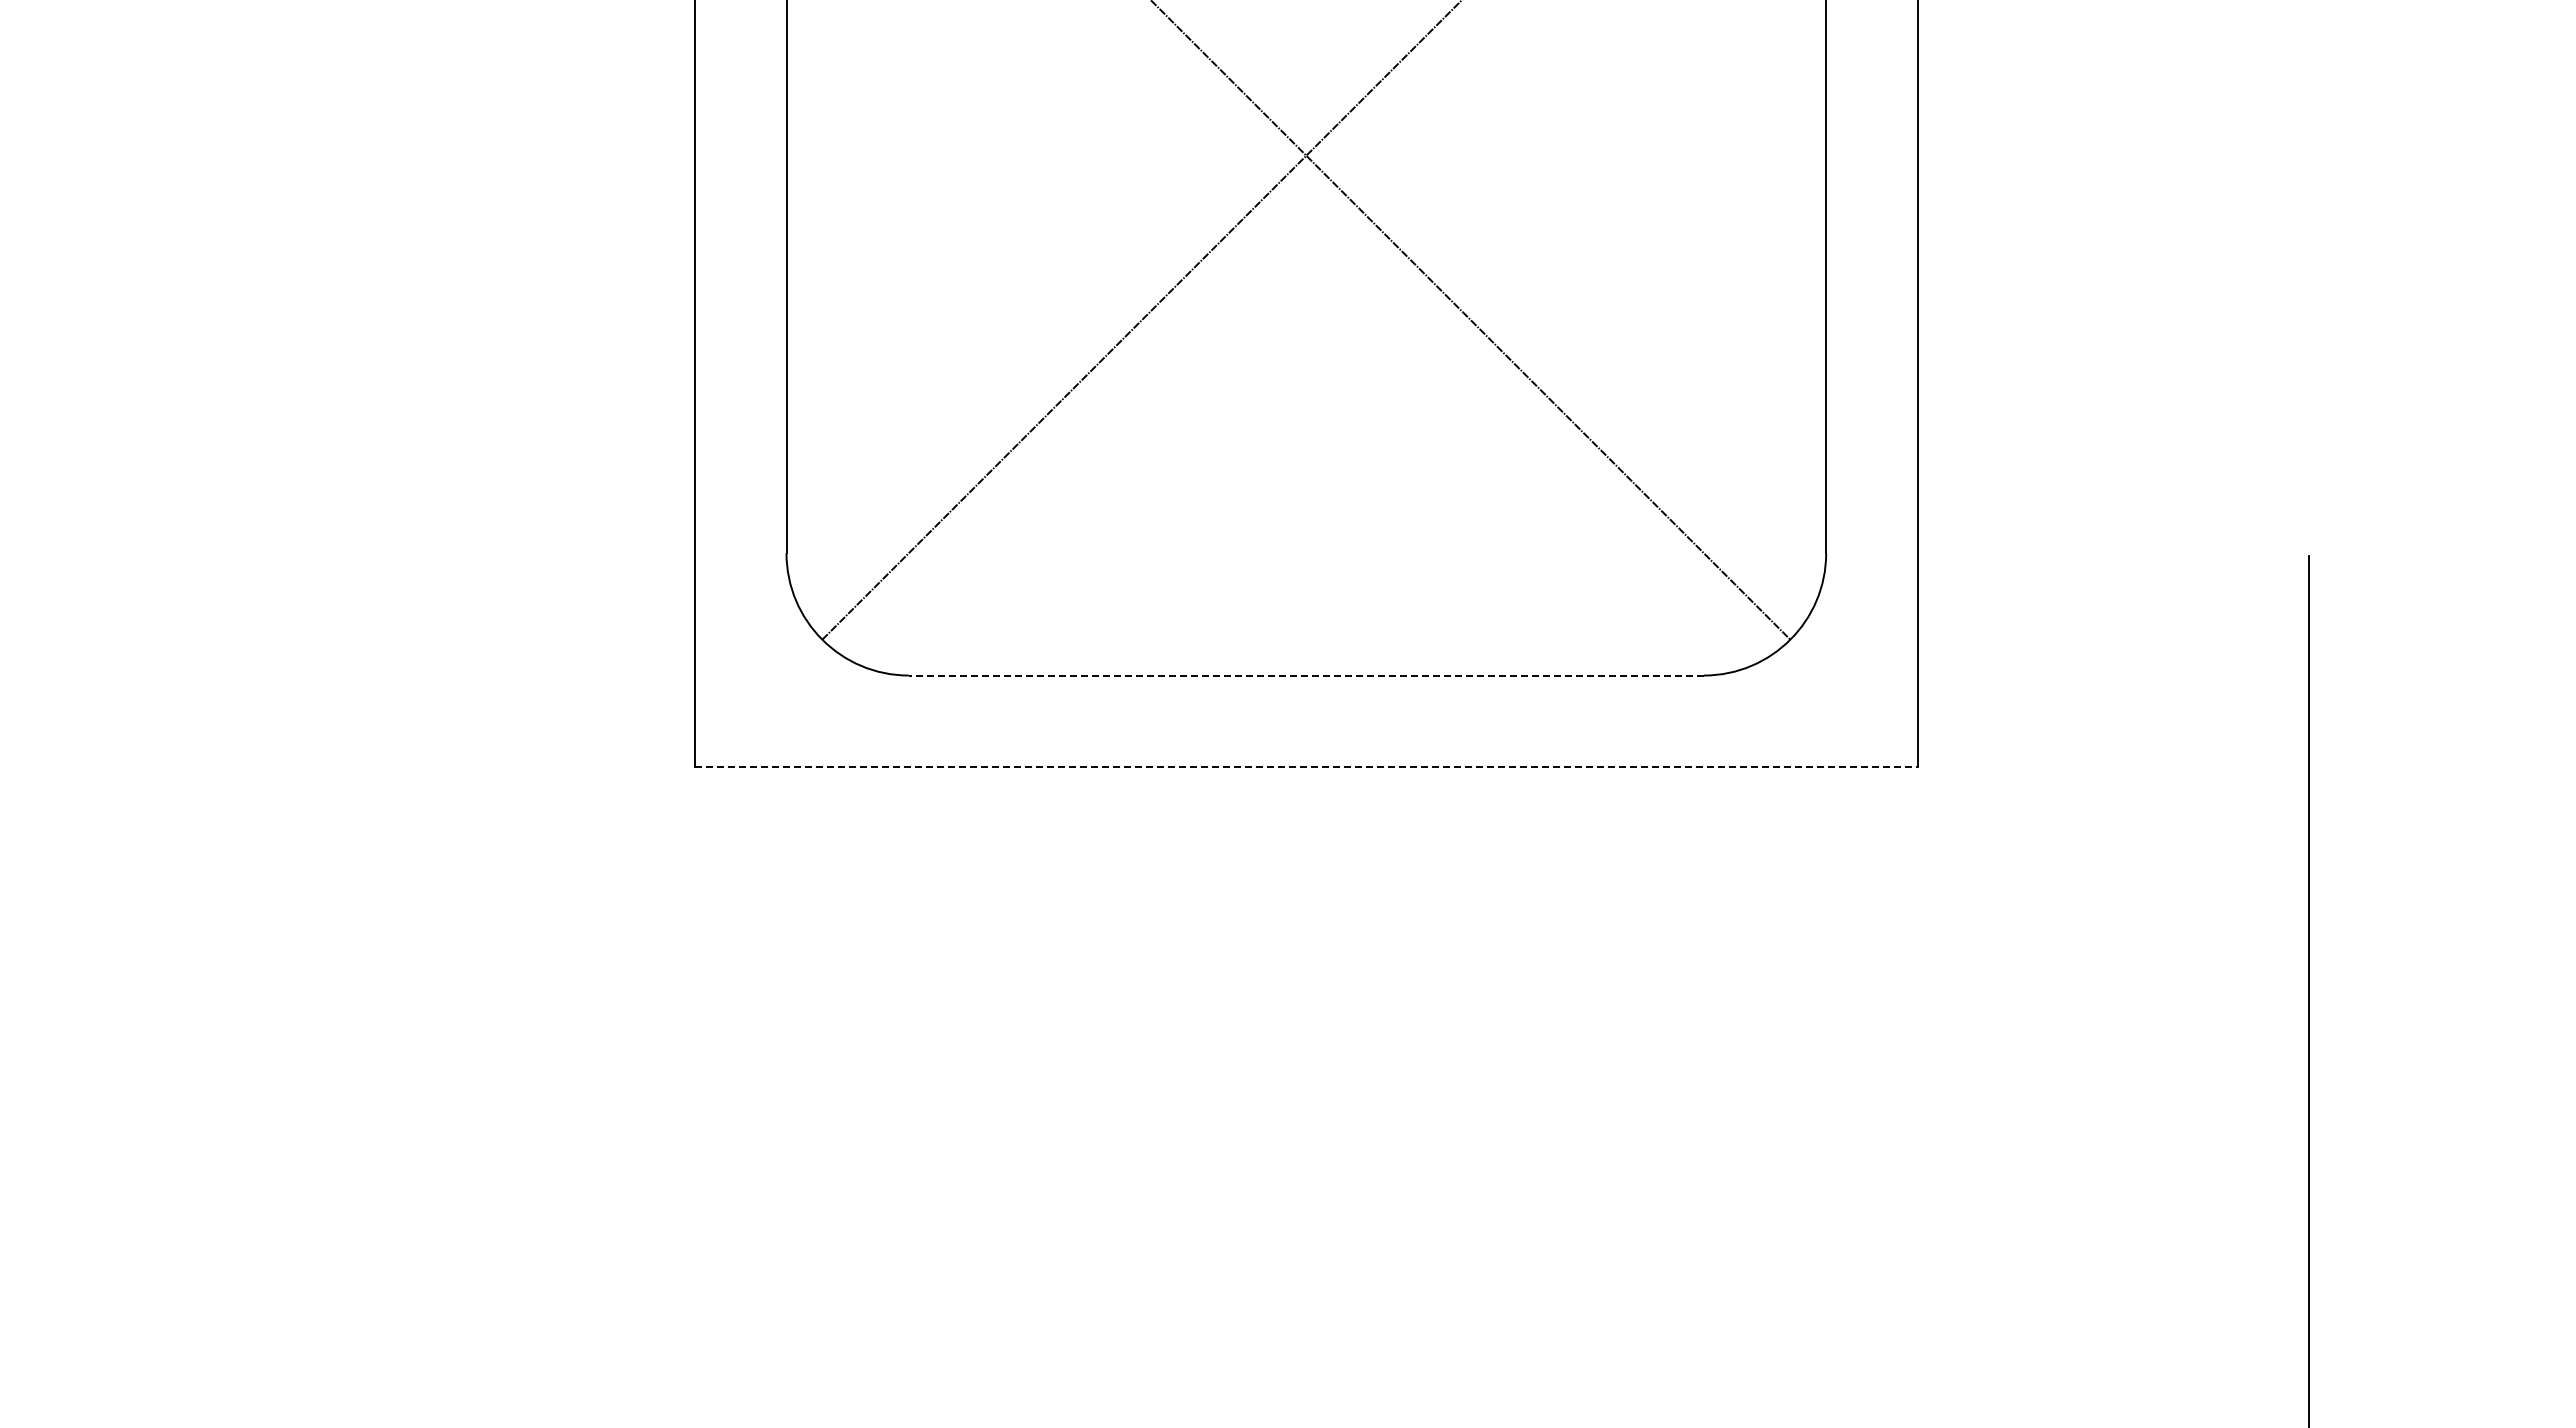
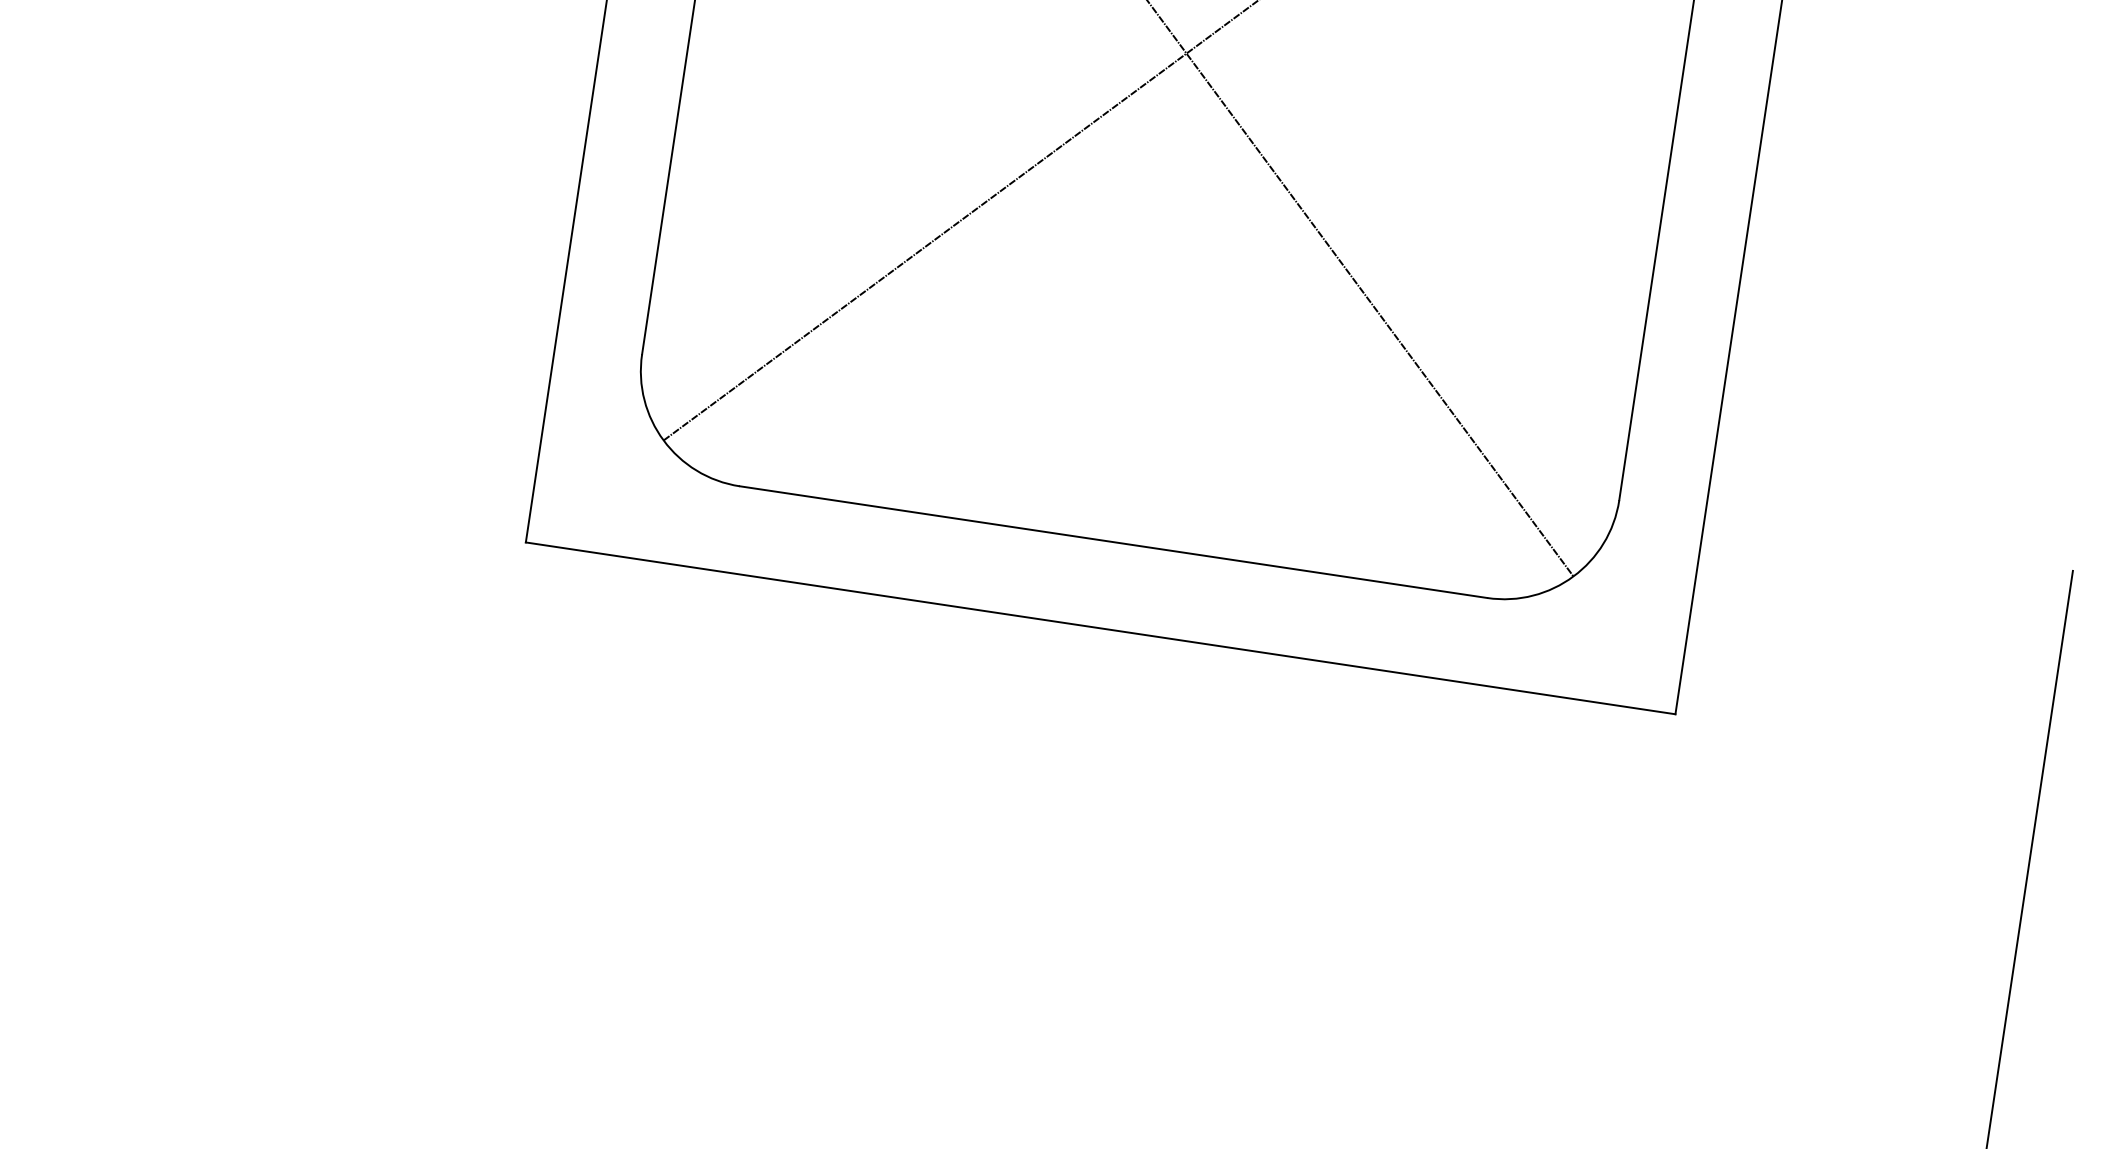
line: (1306, 675) -> (1113, 542), dashed -> solid
line: (1306, 767) -> (1100, 628), dashed -> solid

